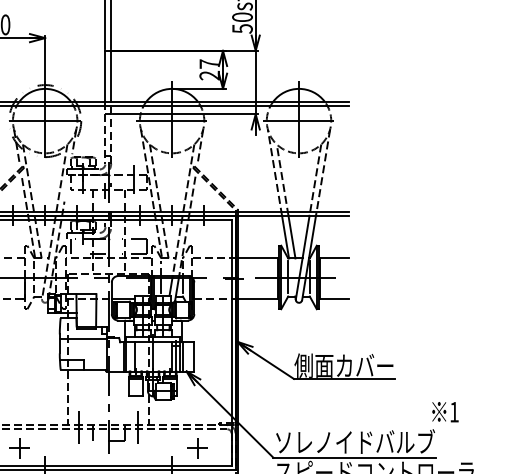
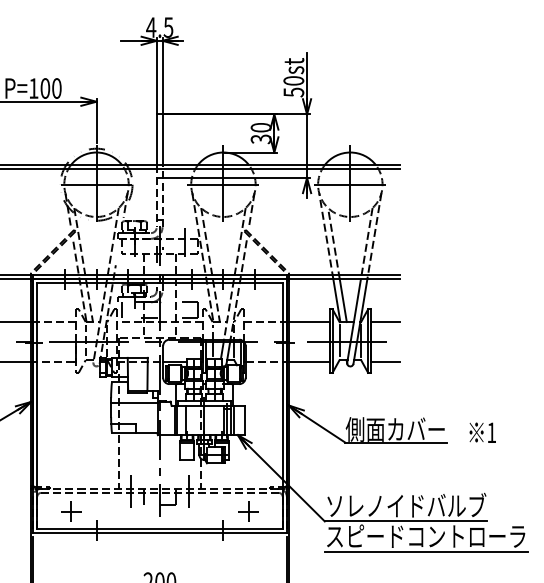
text: (209, 69) -> (260, 133), 27 -> 30
text: (445, 411) -> (482, 432), moved

